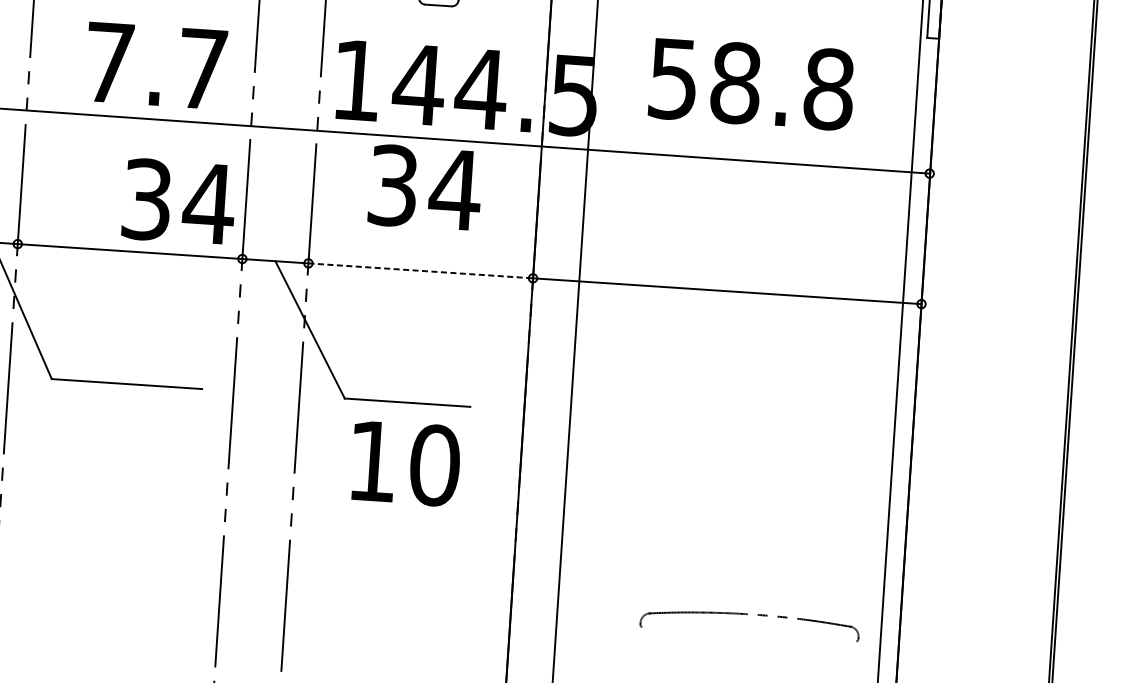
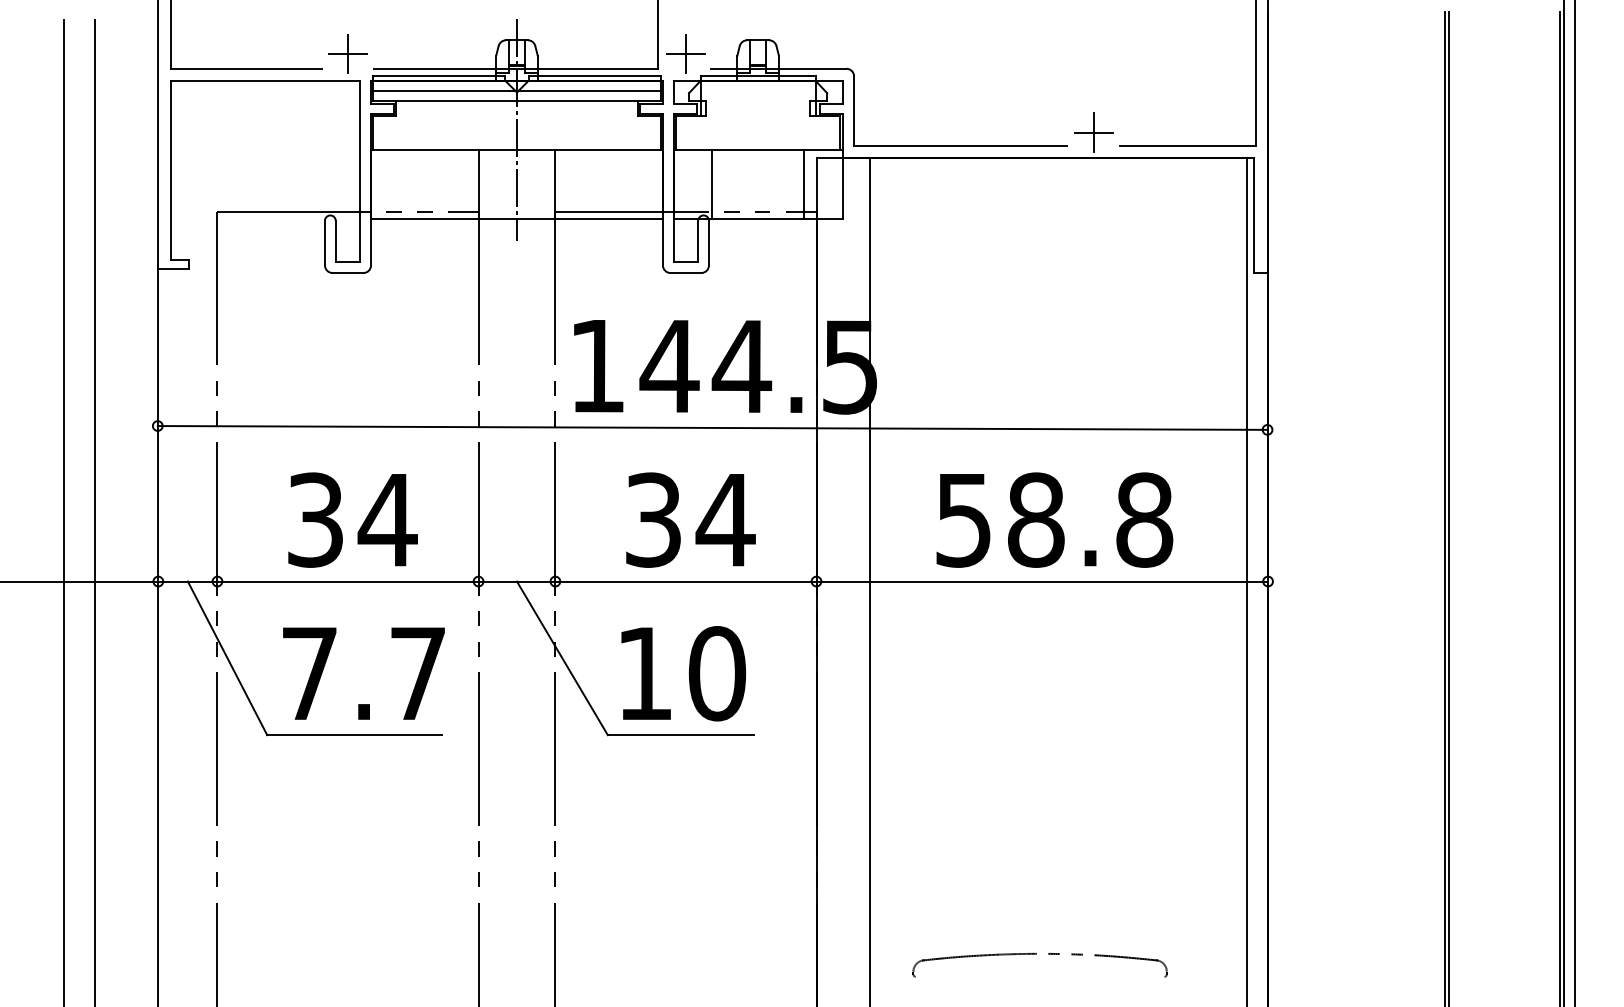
text: (155, 65) -> (363, 673), moved
text: (751, 83) -> (1054, 519), moved
text: (425, 187) -> (690, 519), moved
text: (178, 201) -> (352, 519), moved
line: (420, 270) -> (685, 581), dashed -> solid
text: (405, 463) -> (683, 673), moved
part: (747, 614) -> (1036, 954), moved

